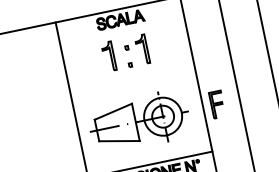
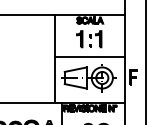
line: (132, 83) -> (89, 56), added

